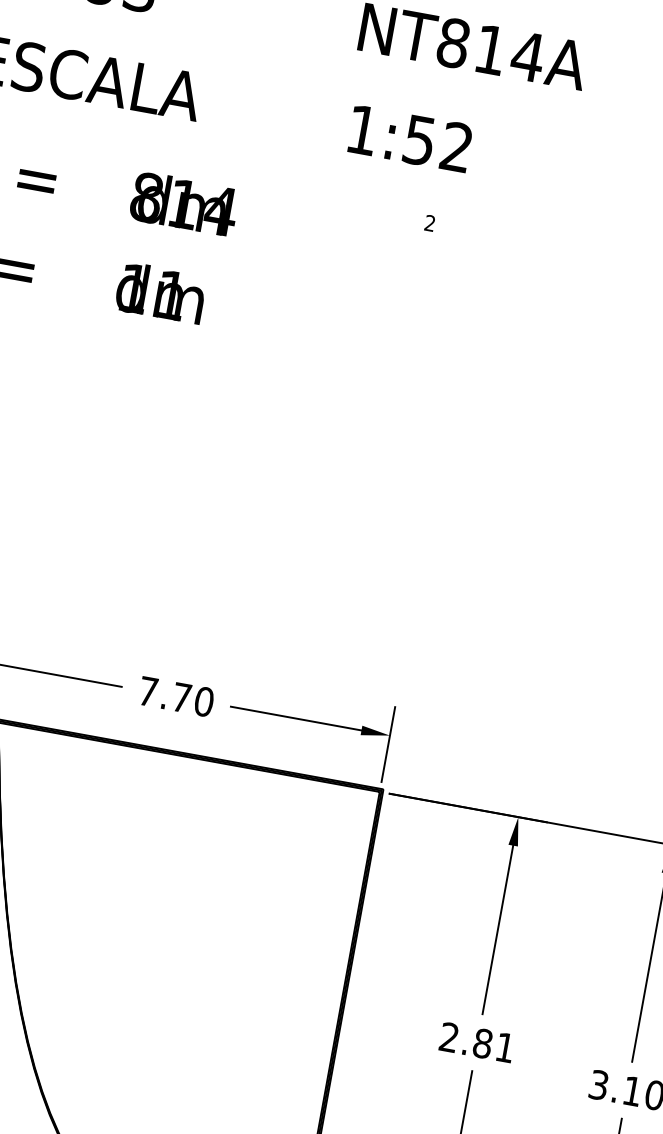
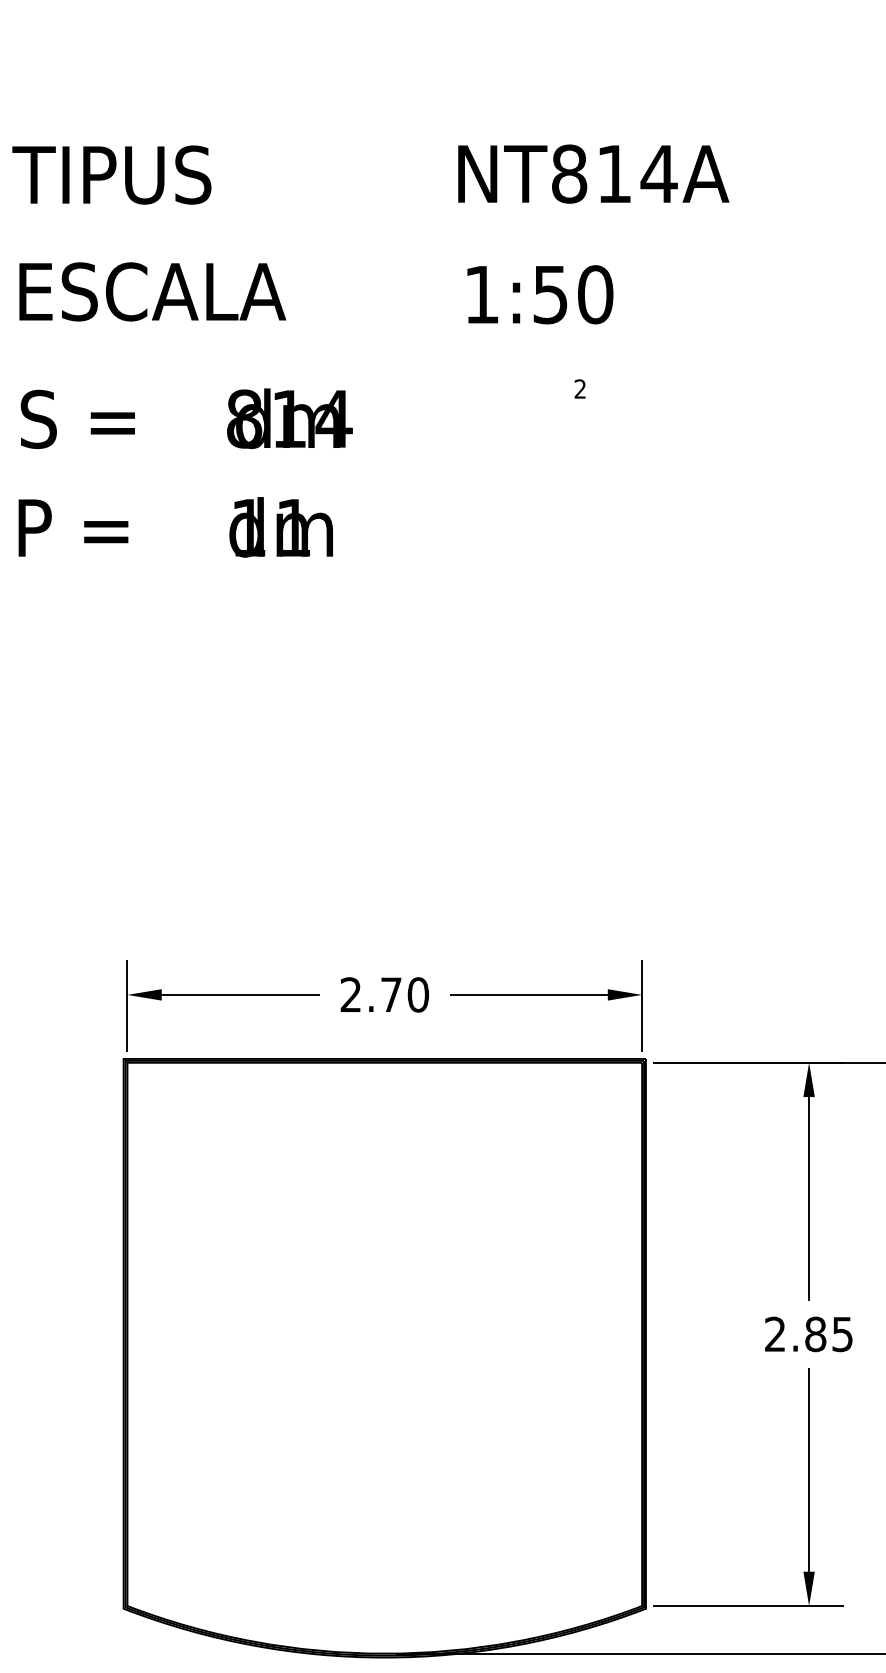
text: (456, 147) -> (595, 294), 1:52 -> 1:50
text: (147, 691) -> (350, 994), 7.70 -> 2.70
text: (505, 1047) -> (842, 1334), 2.81 -> 2.85

